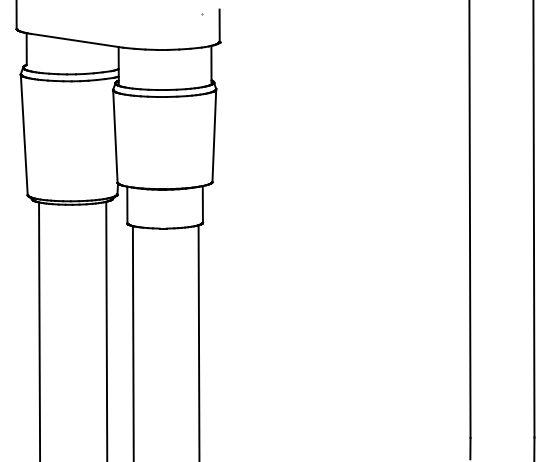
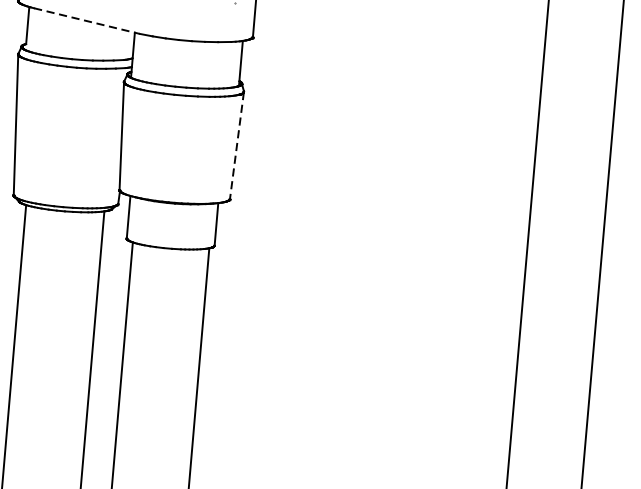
line: (76, 40) -> (86, 20), solid -> dashed
line: (214, 136) -> (237, 146), solid -> dashed

